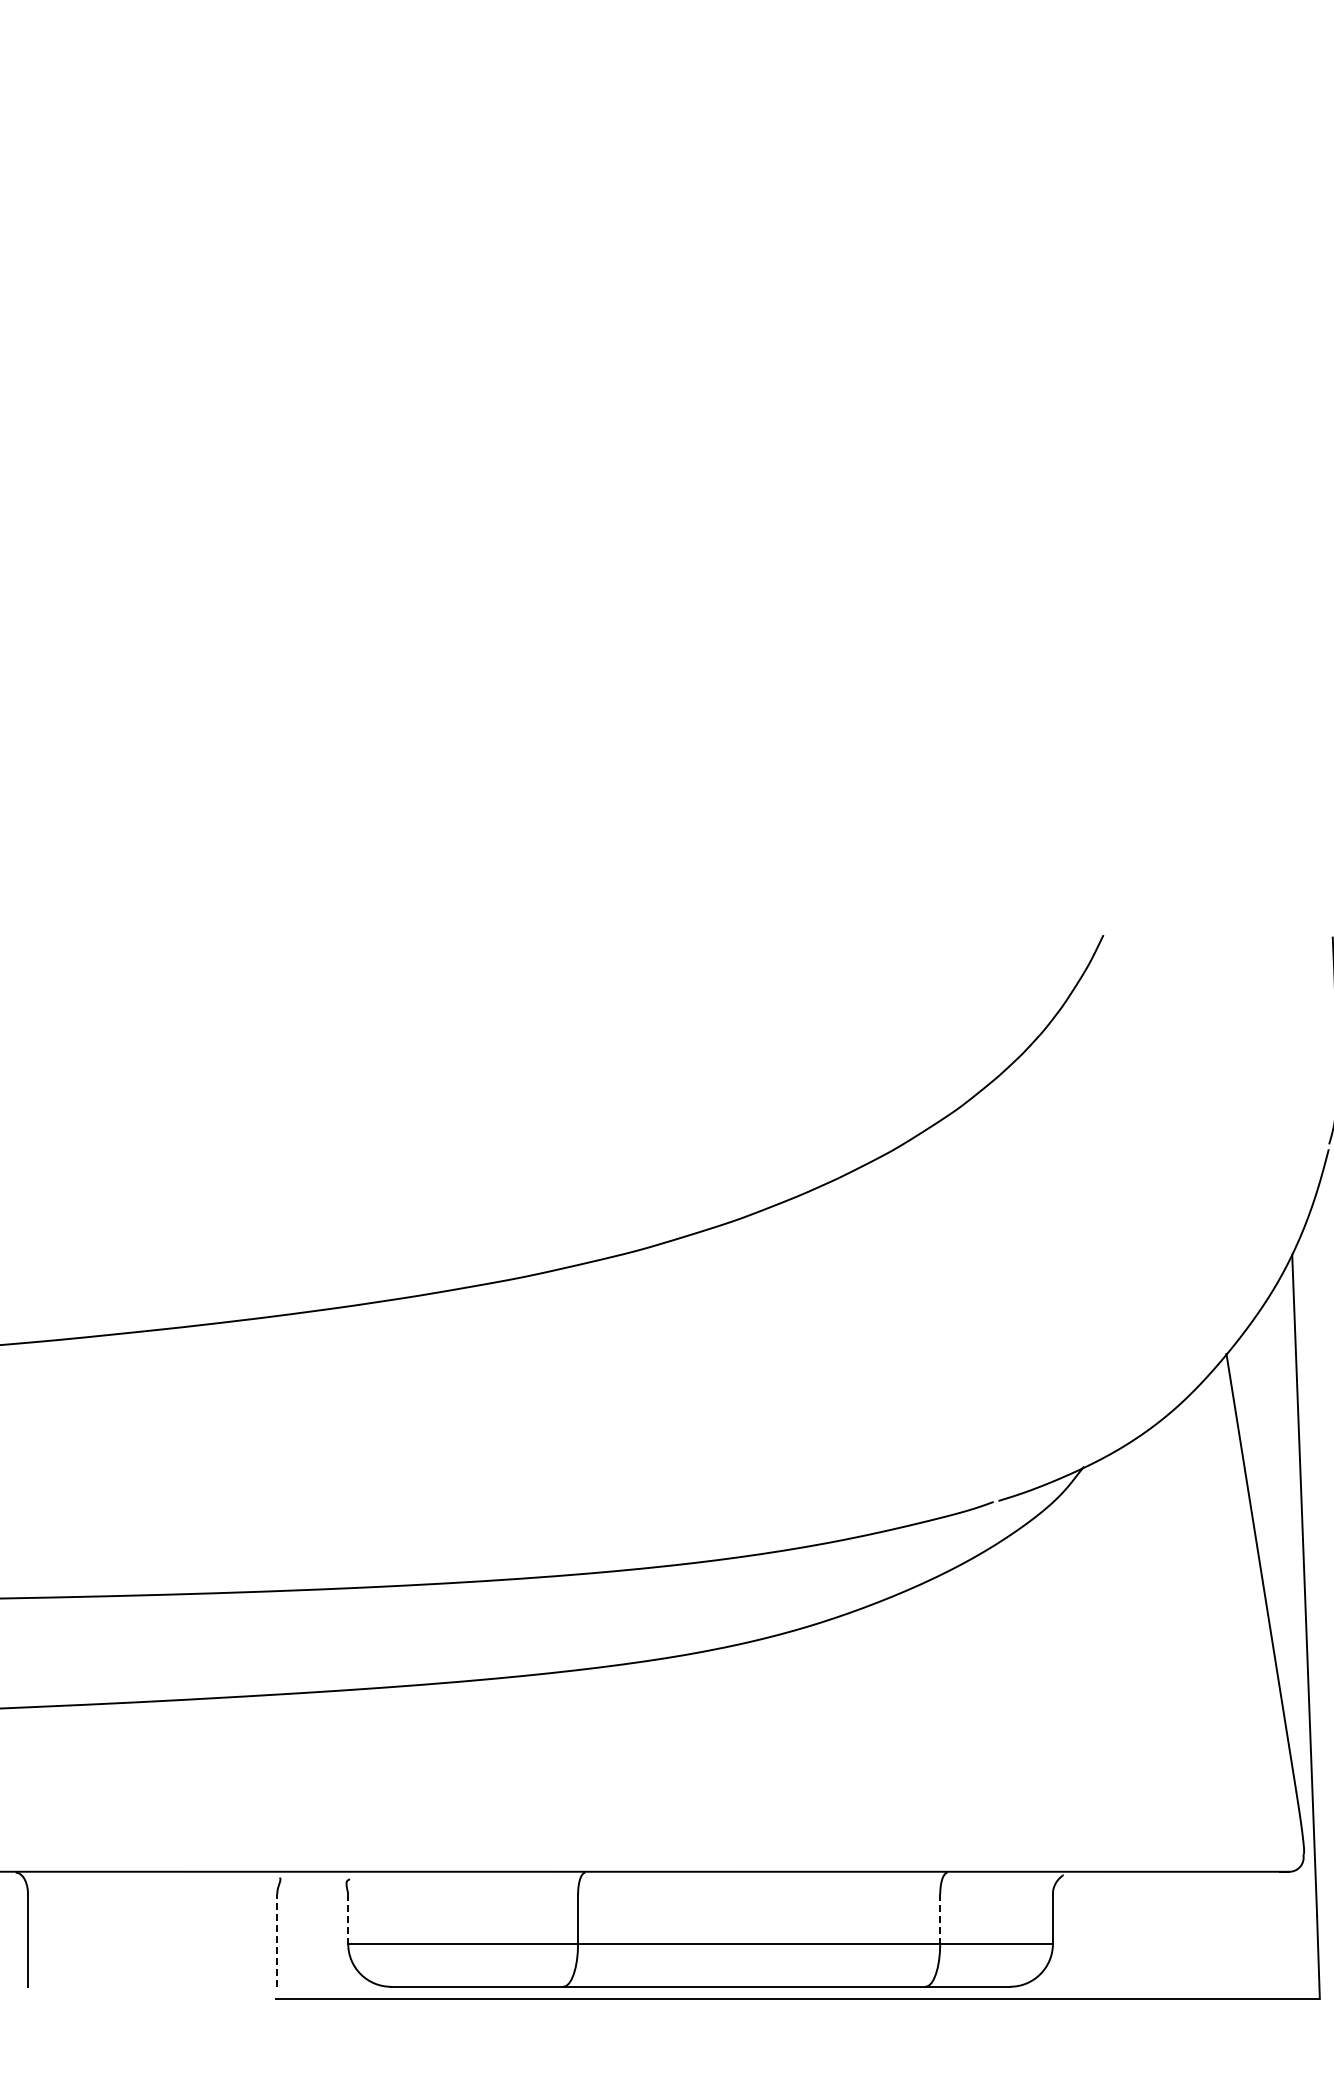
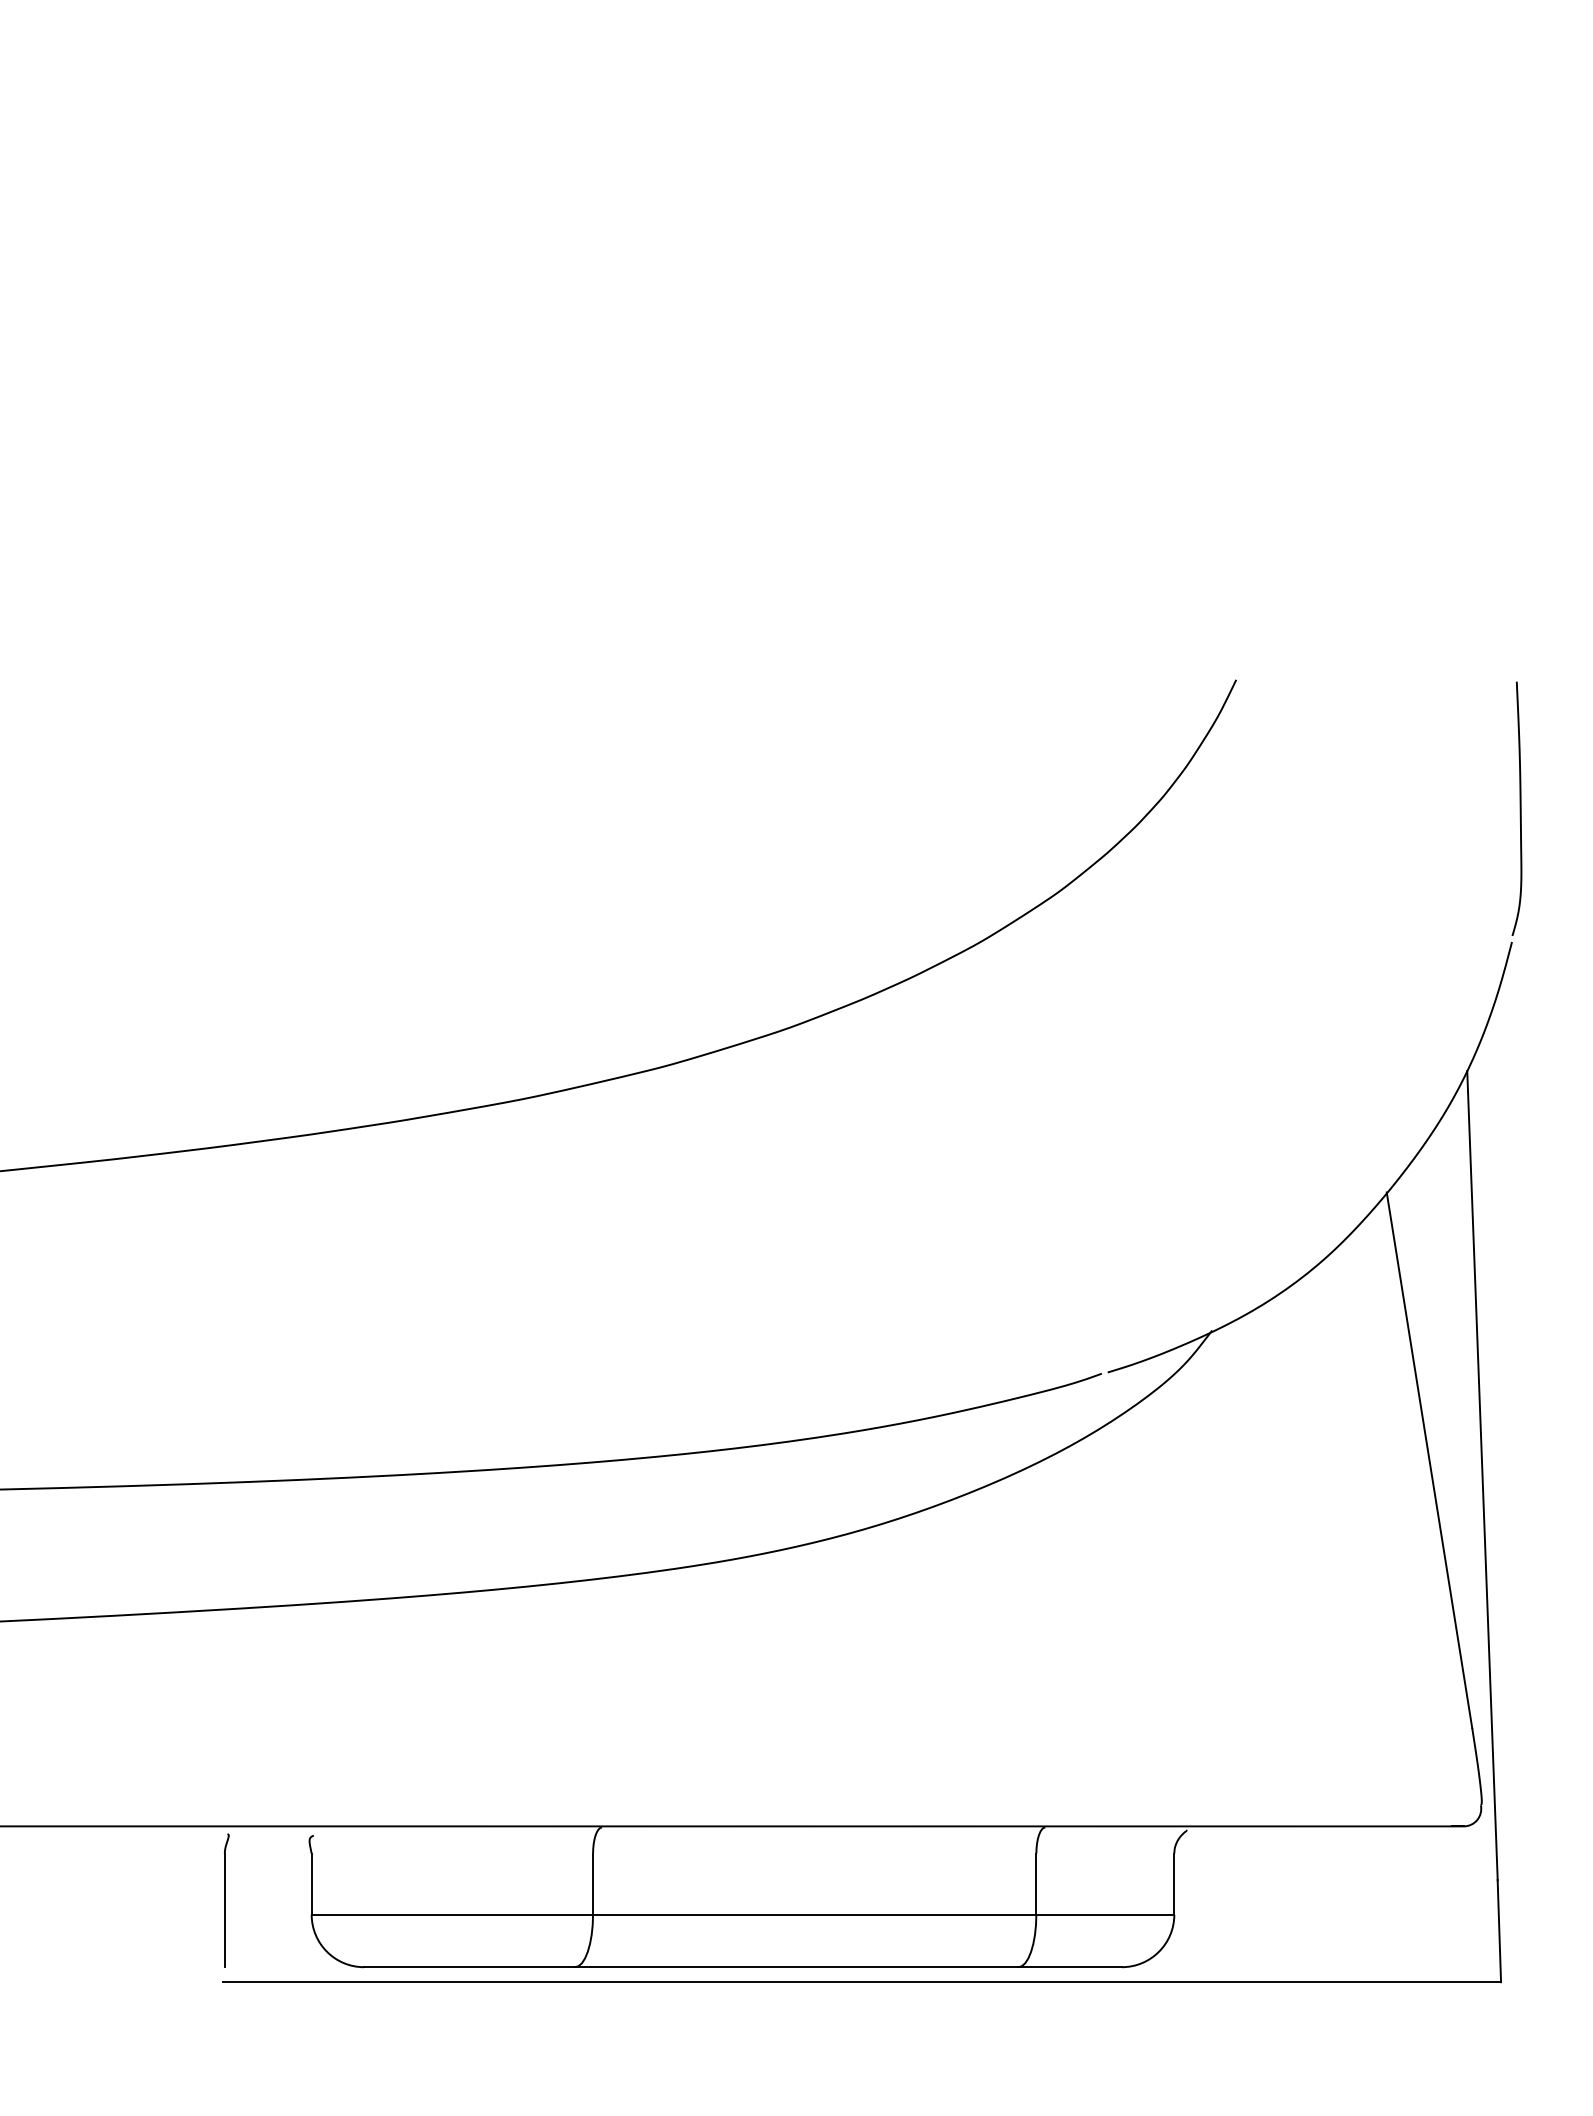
line: (348, 1919) -> (312, 1884), dashed -> solid
line: (940, 1919) -> (1036, 1884), dashed -> solid
line: (277, 1939) -> (225, 1909), dashed -> solid

